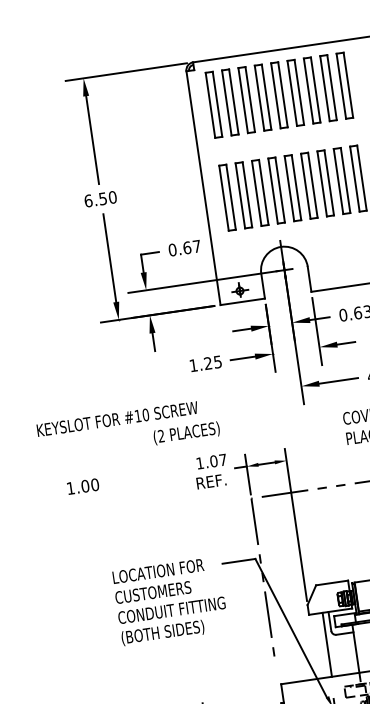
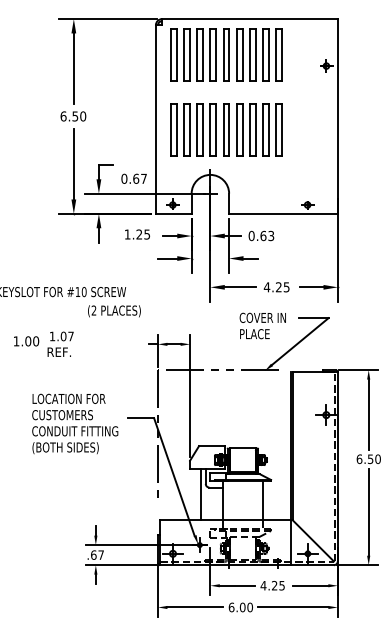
text: (183, 247) -> (133, 178), moved
text: (205, 363) -> (137, 234), moved
text: (211, 470) -> (60, 343), moved
text: (170, 600) -> (75, 423), moved

